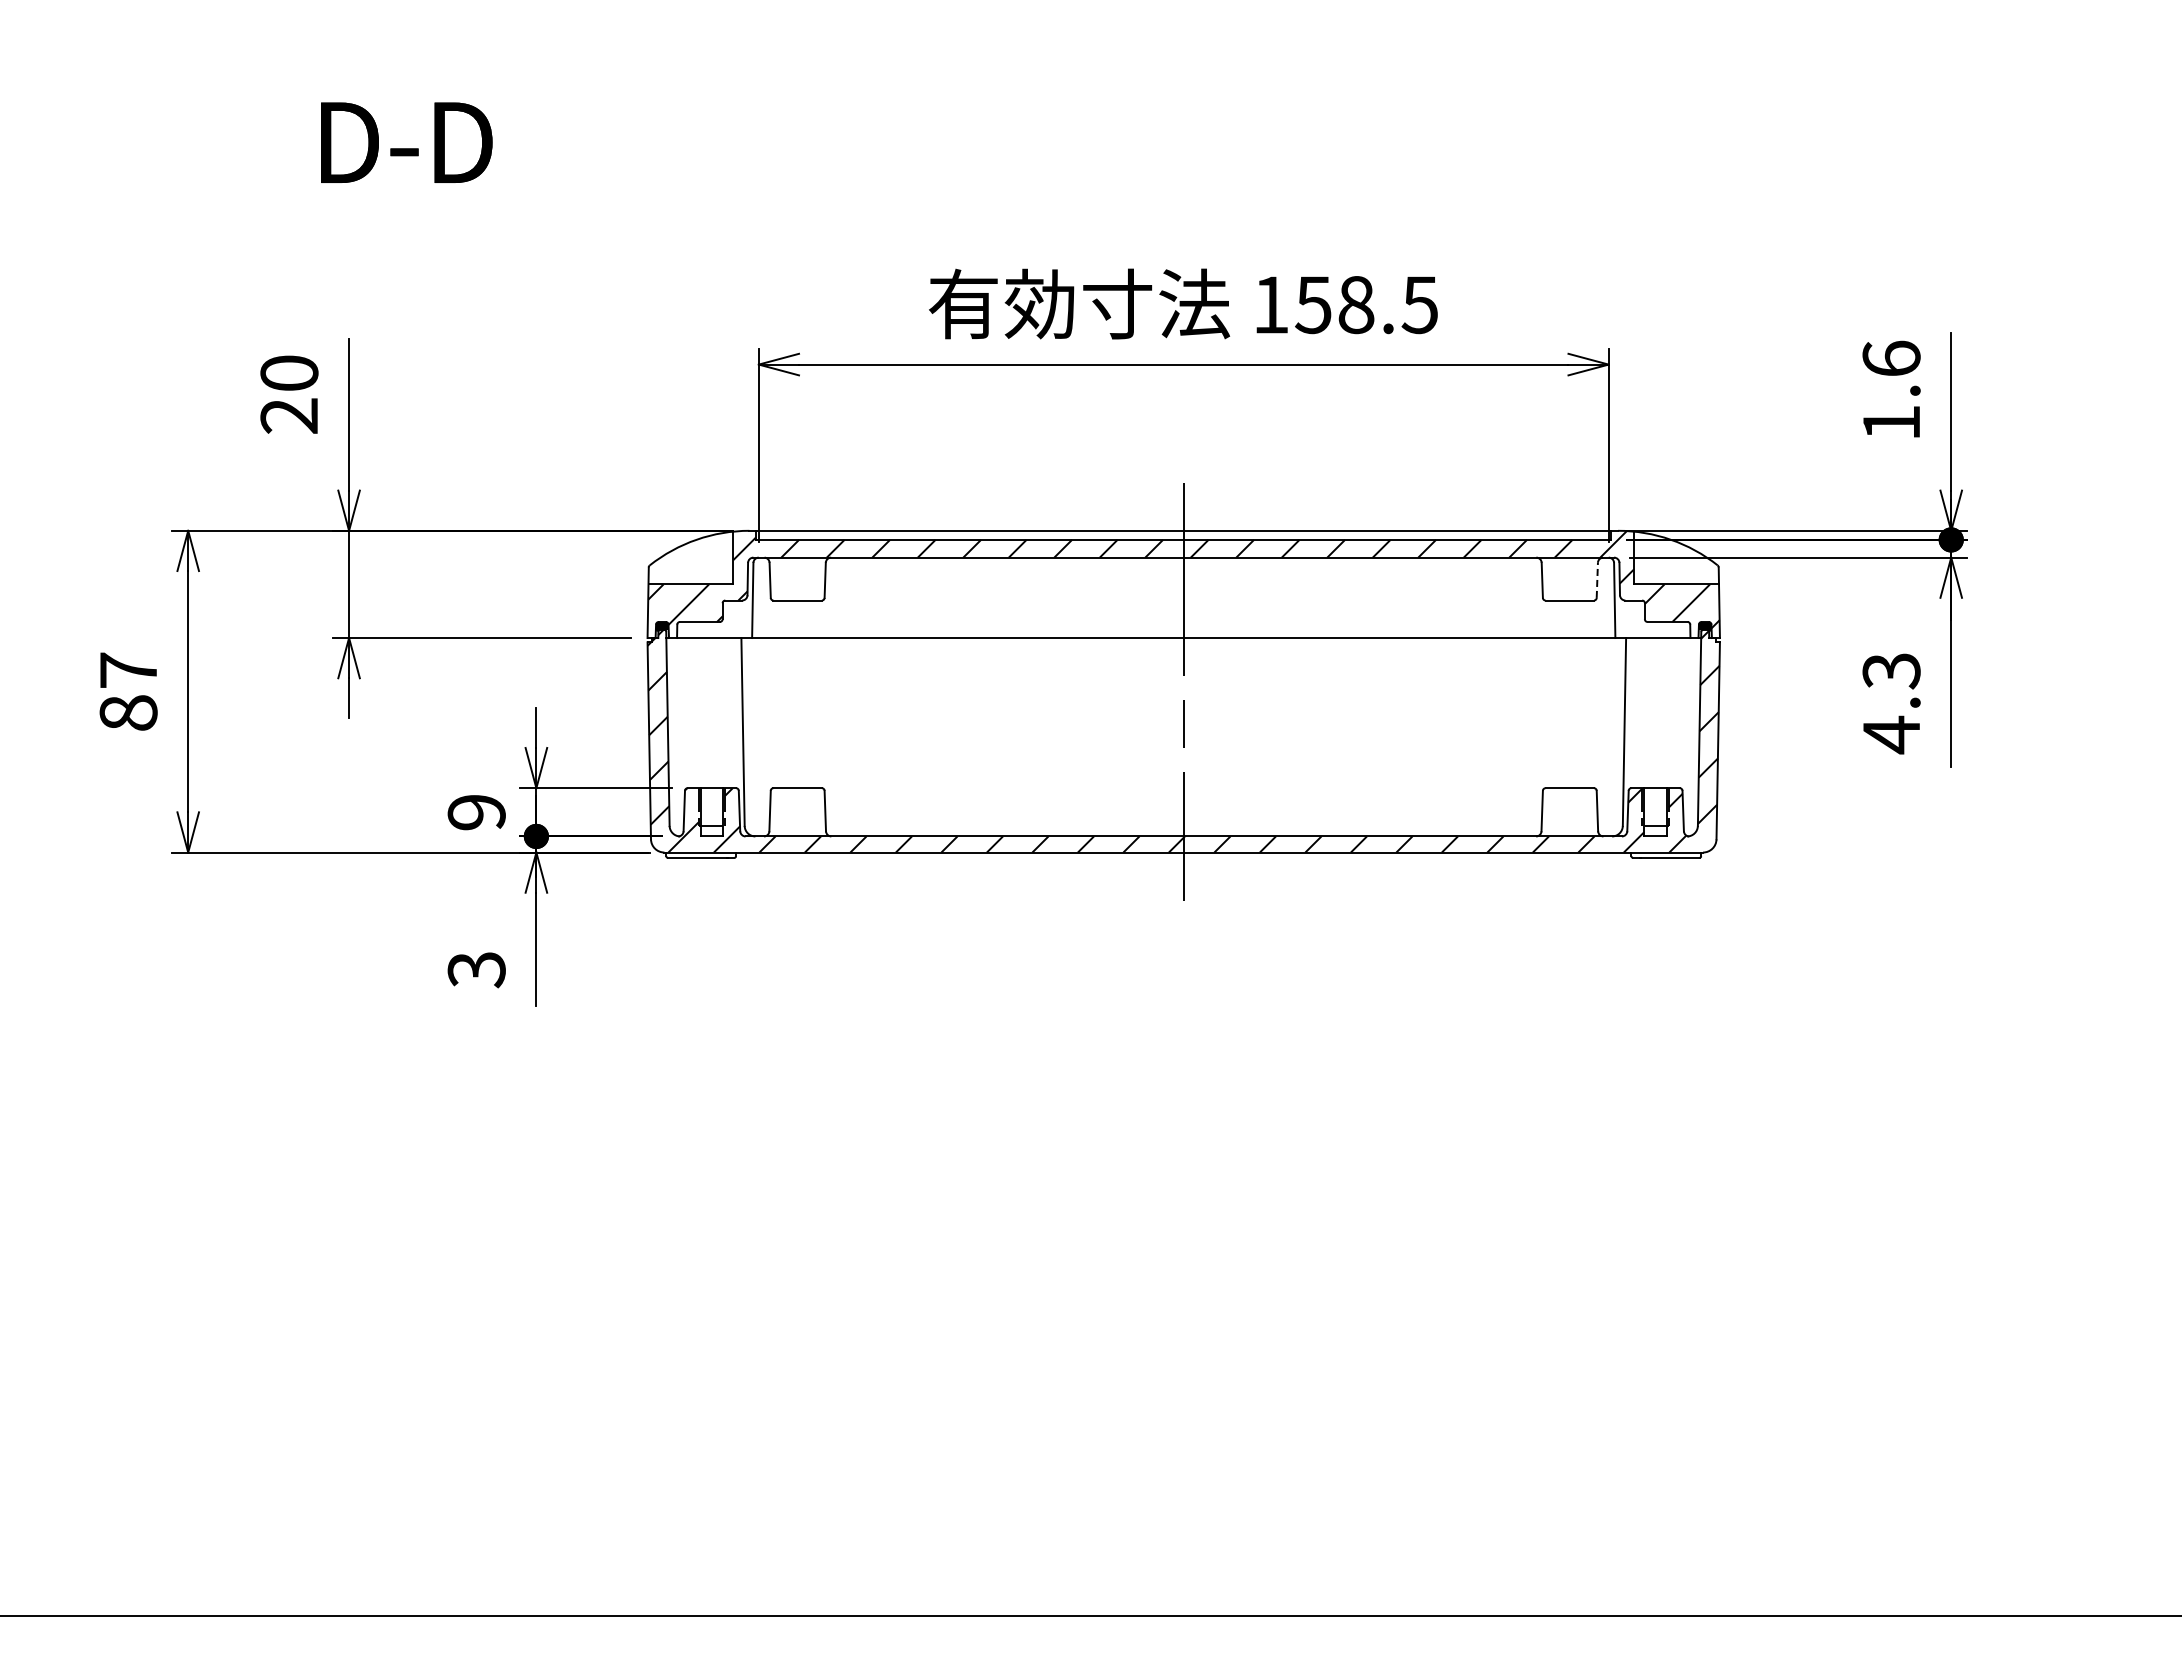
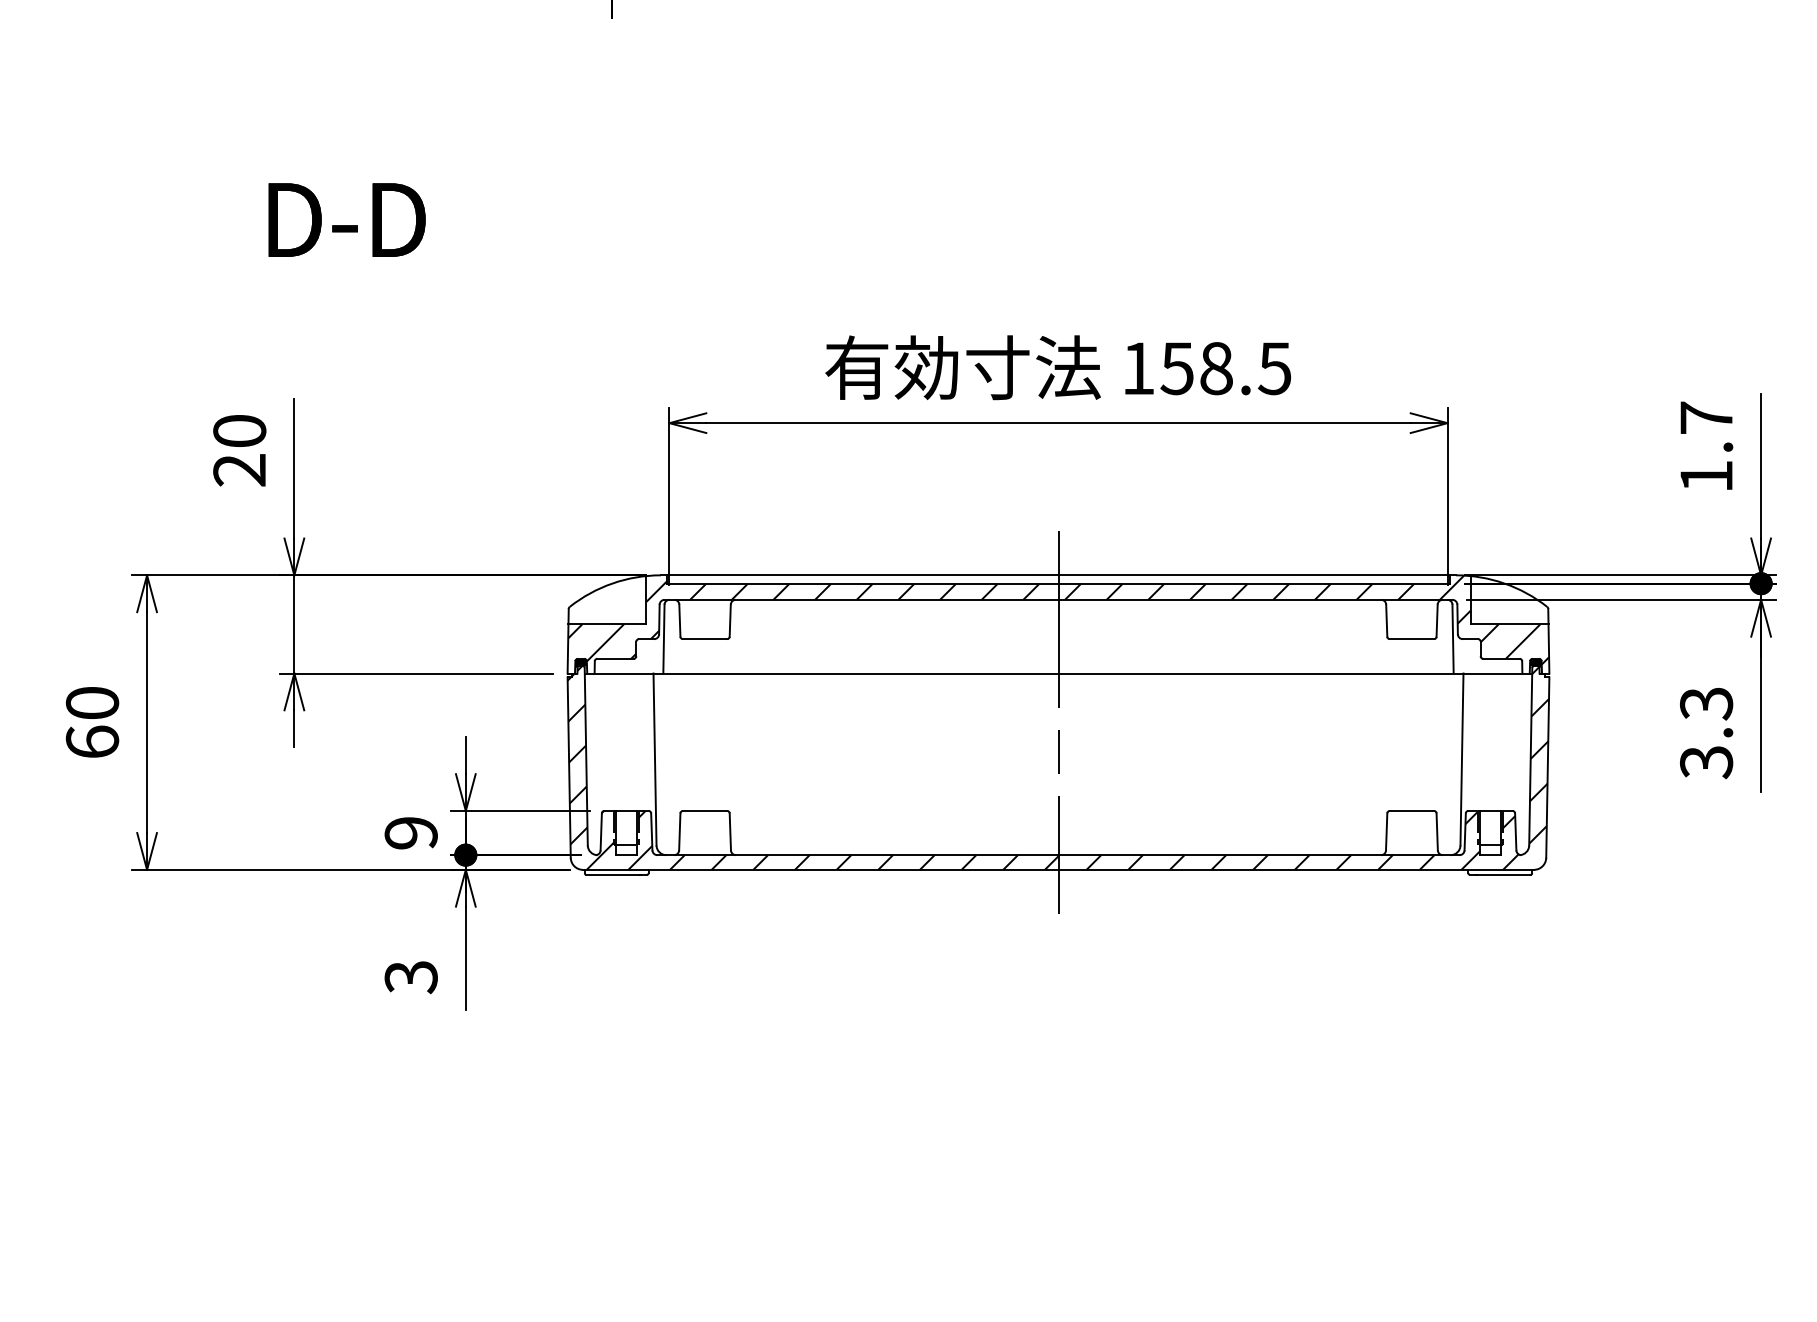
text: (1891, 358) -> (1706, 417), 1.6 -> 1.7
line: (1597, 580) -> (1437, 620), dashed -> solid
text: (128, 691) -> (92, 722), 87 -> 60
text: (1891, 734) -> (1706, 761), 4.3 -> 3.3

